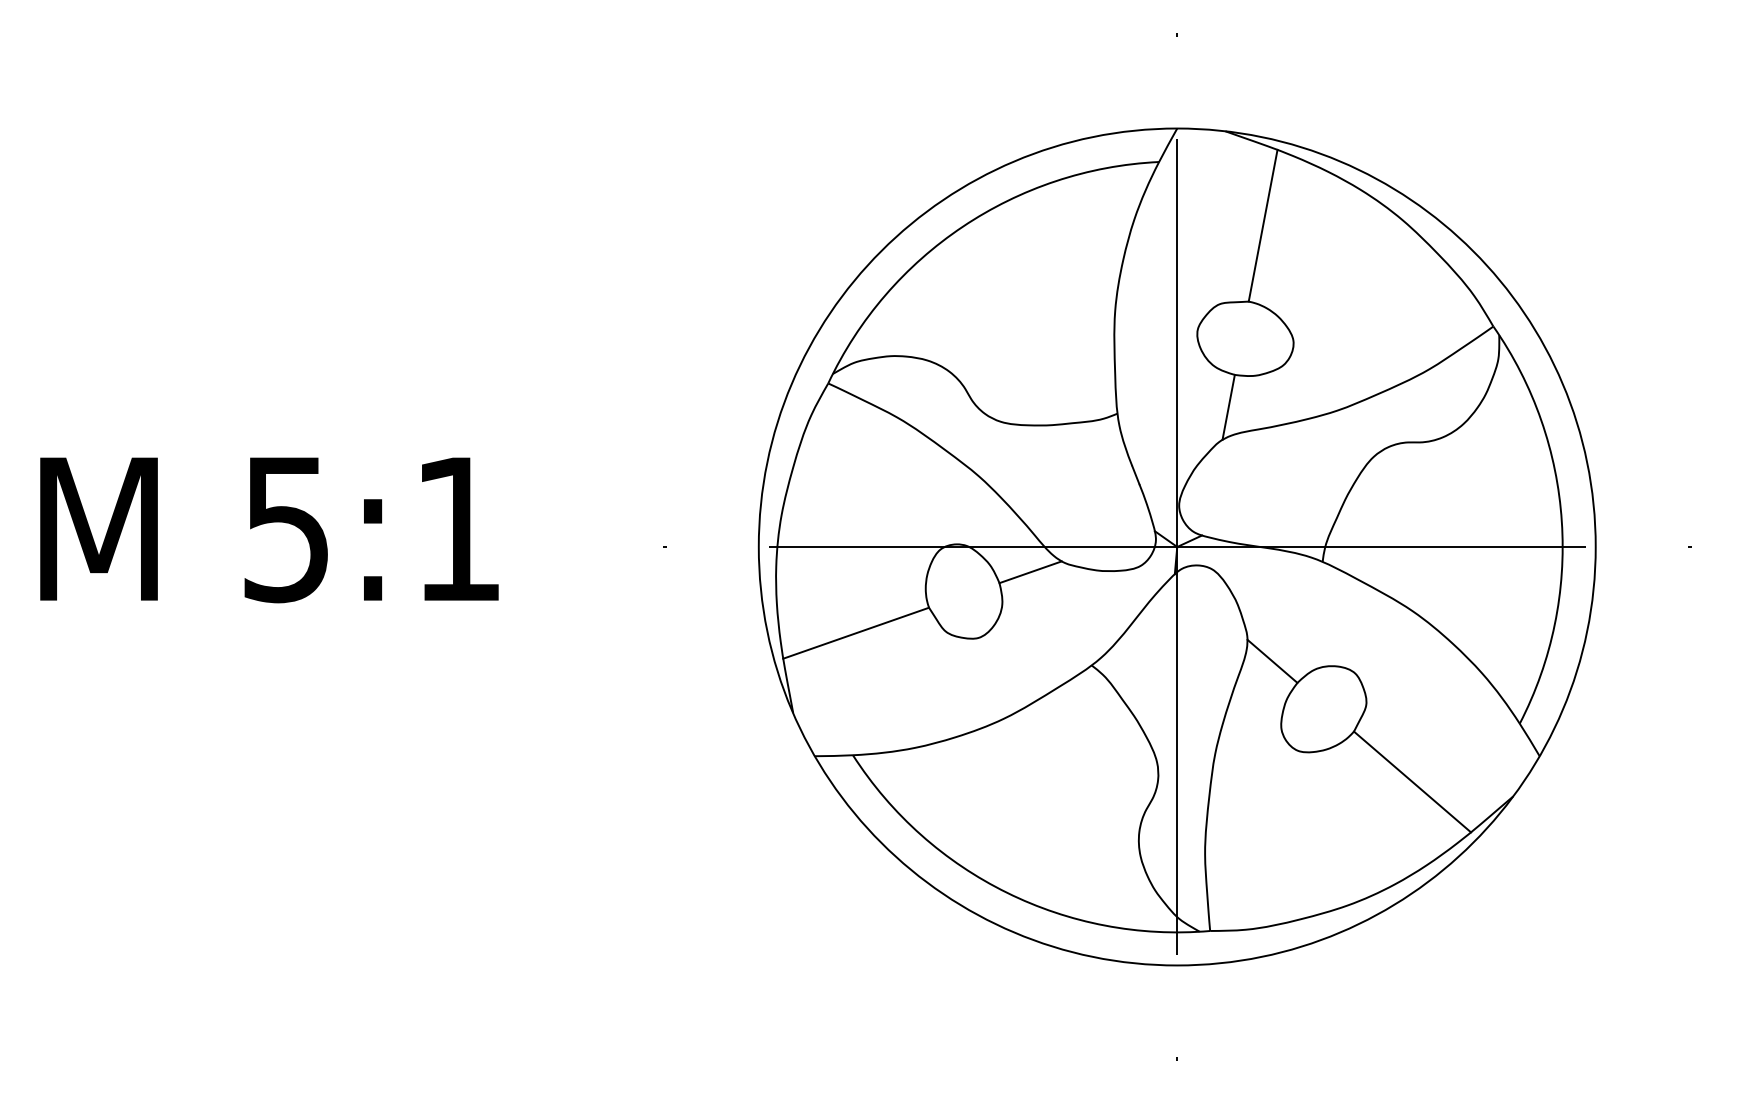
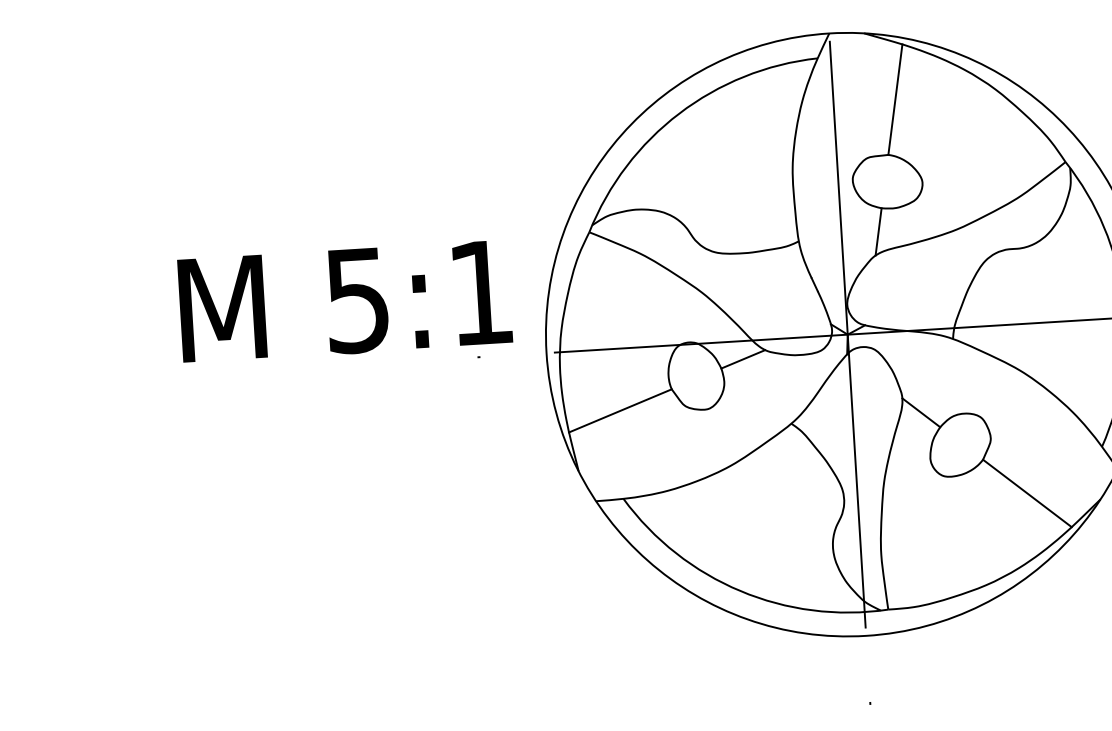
text: (269, 530) -> (345, 302), moved

